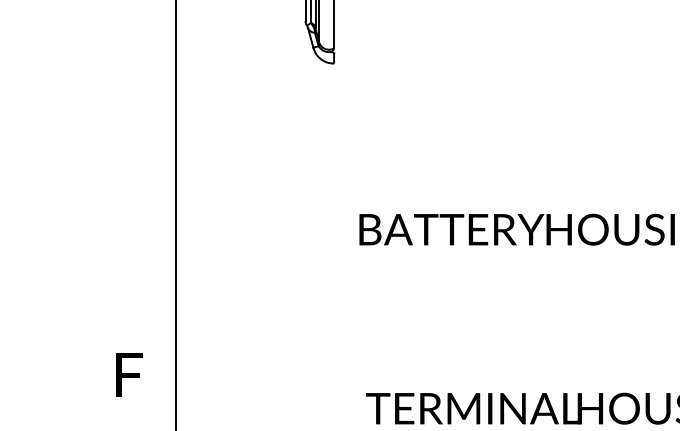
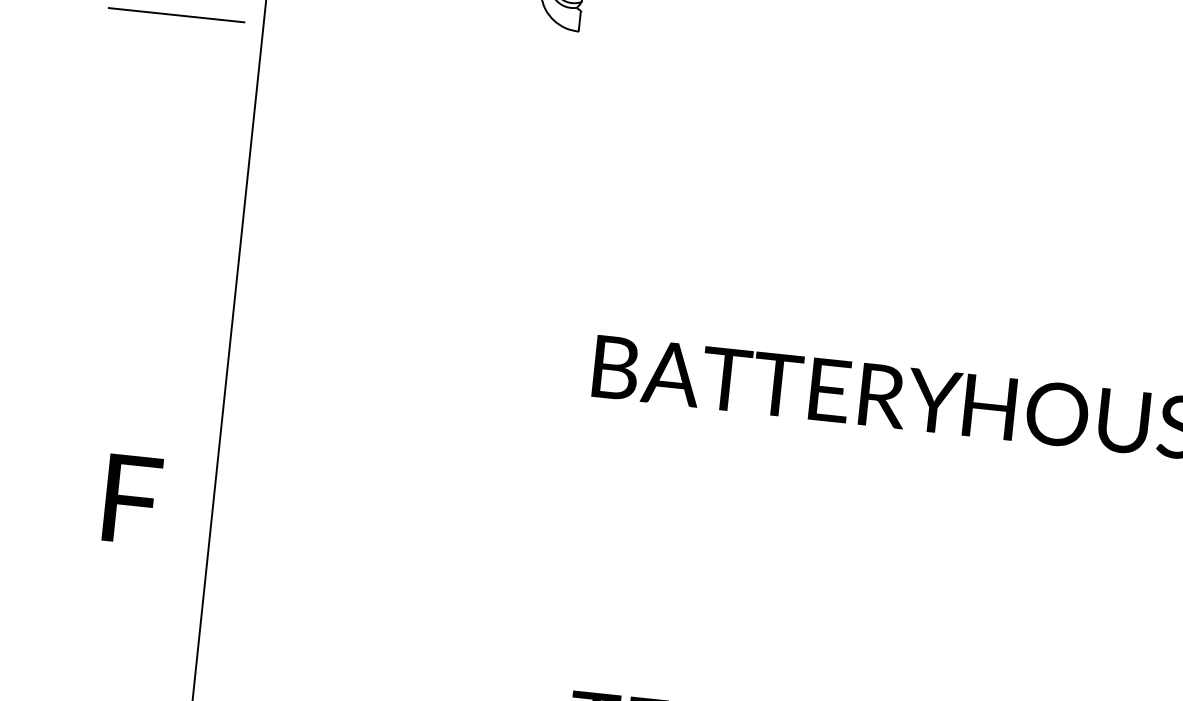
line: (132, 76) -> (176, 15), added
text: (129, 374) -> (132, 498), moved

